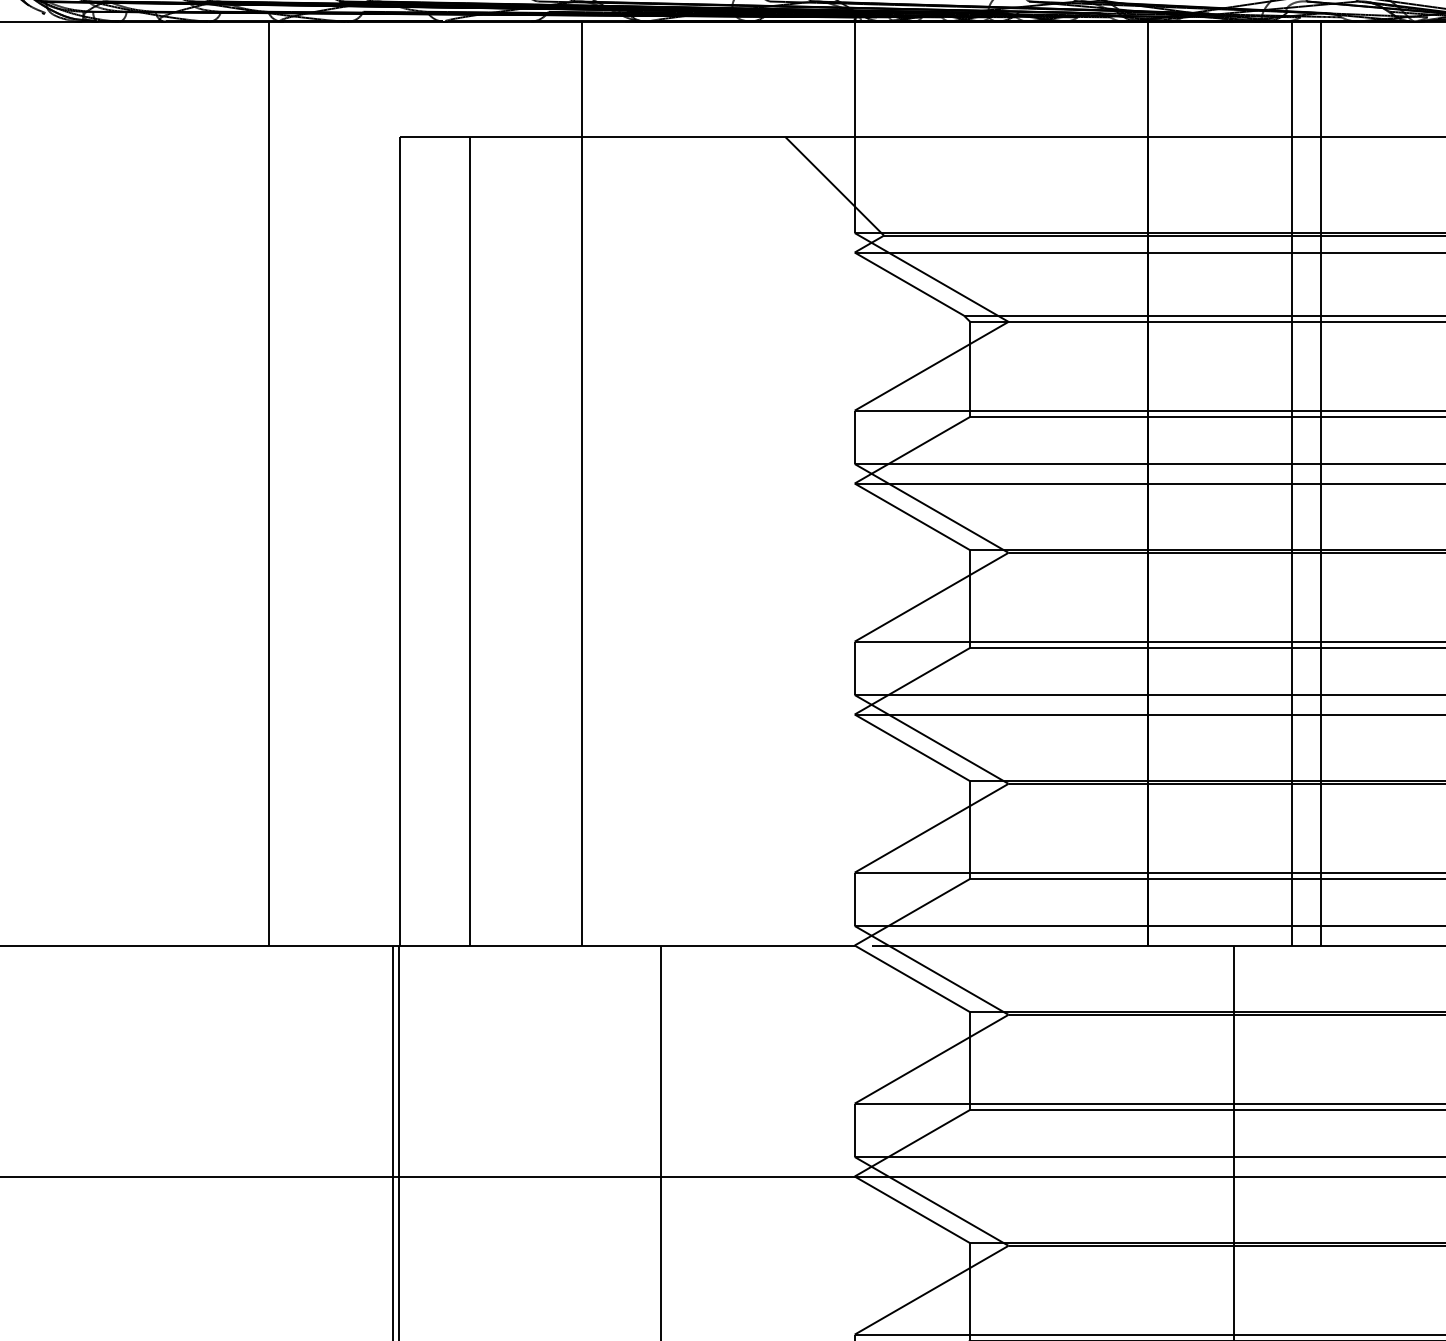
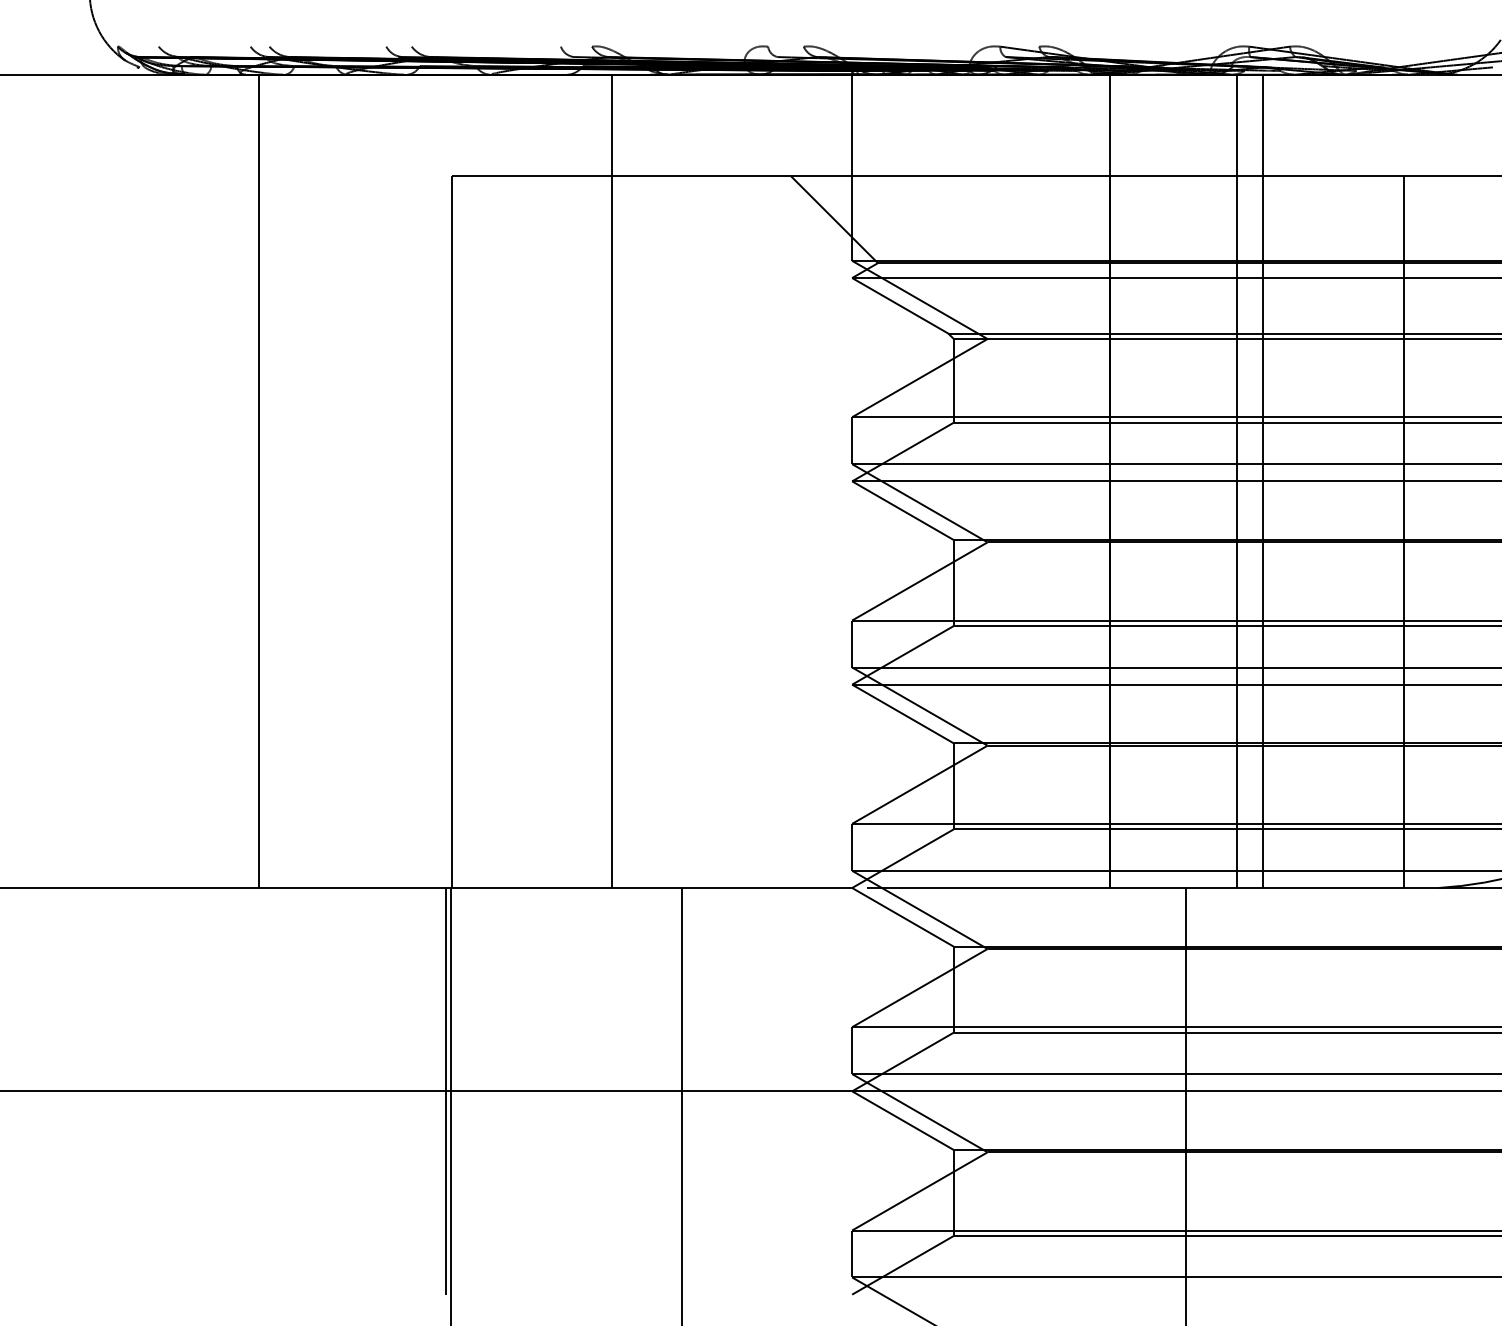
line: (268, 483) -> (259, 481), moved
line: (469, 541) -> (513, 532), removed

